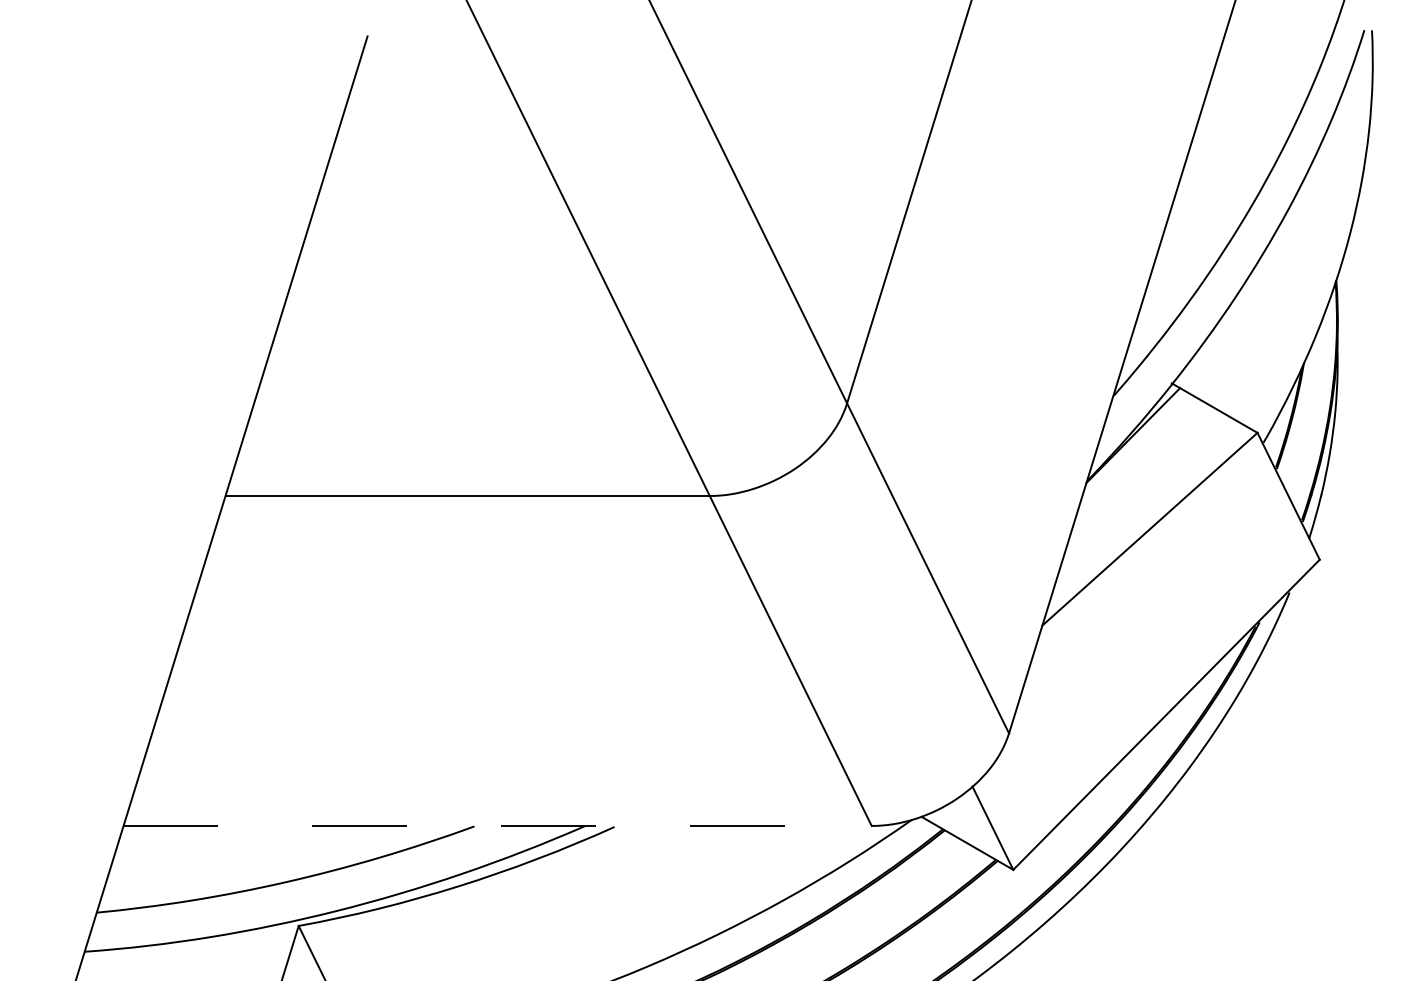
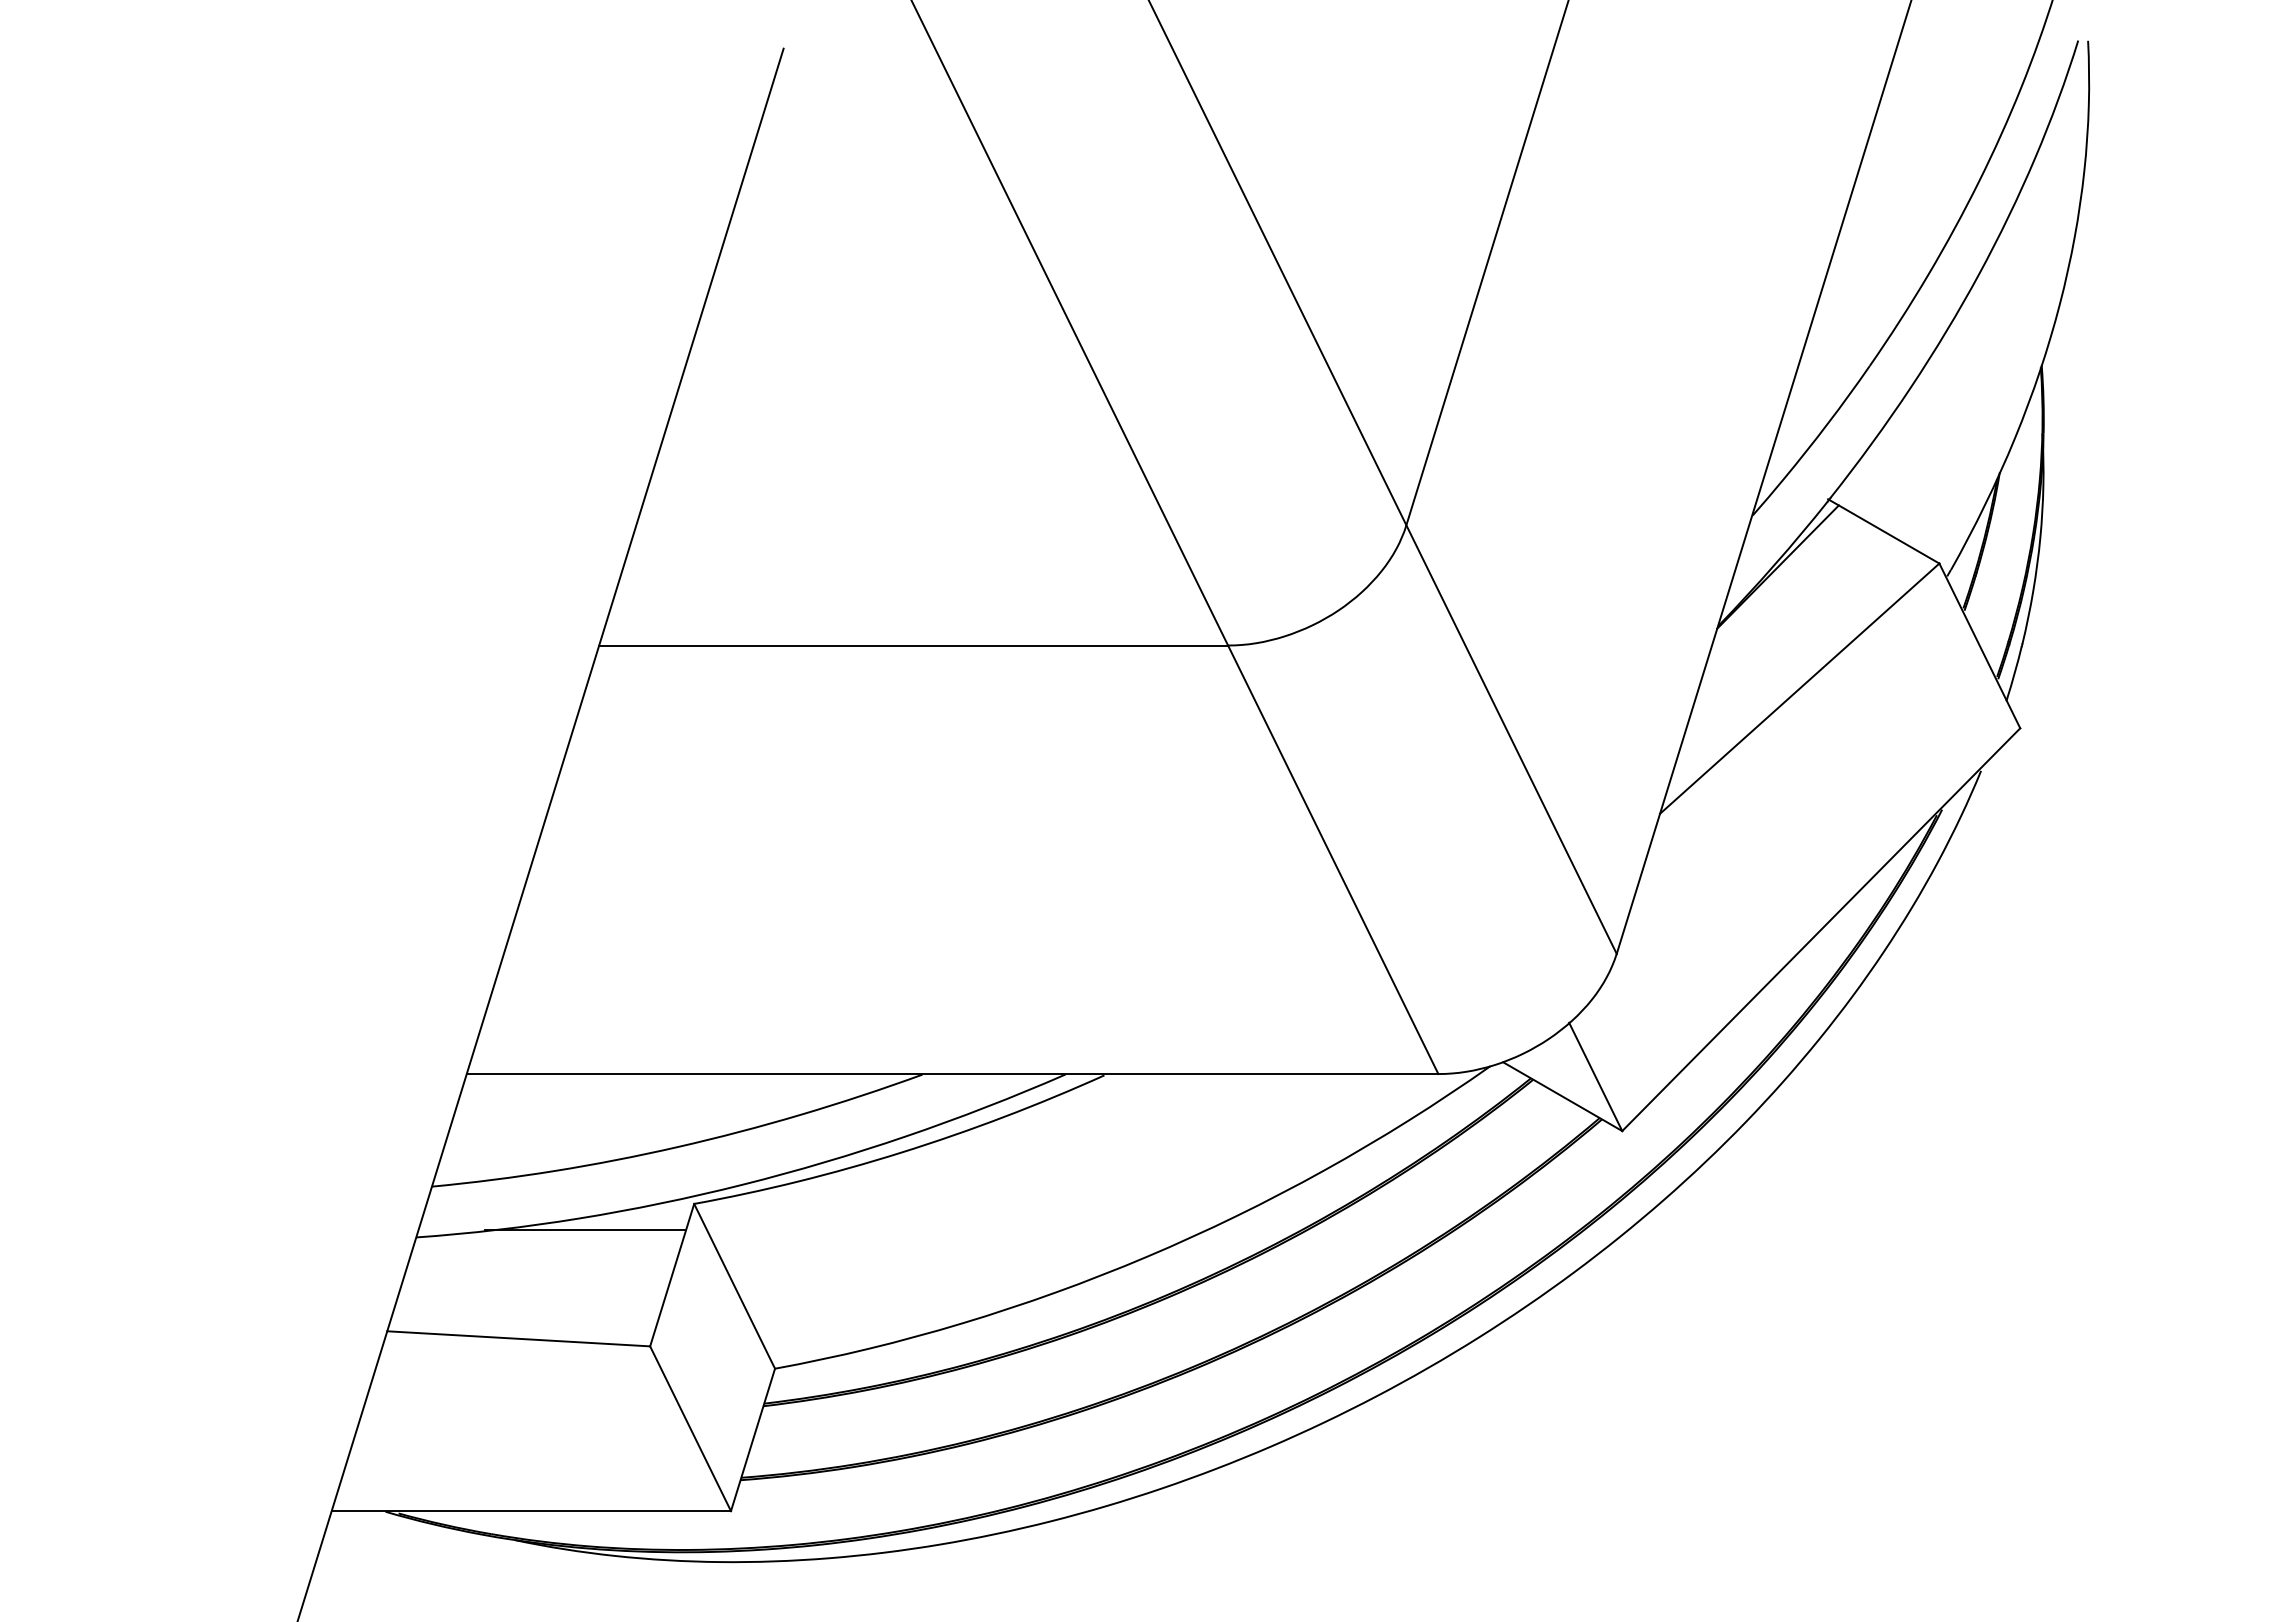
line: (497, 826) -> (952, 1074), dashed -> solid
line: (215, 946) -> (585, 1230), added

